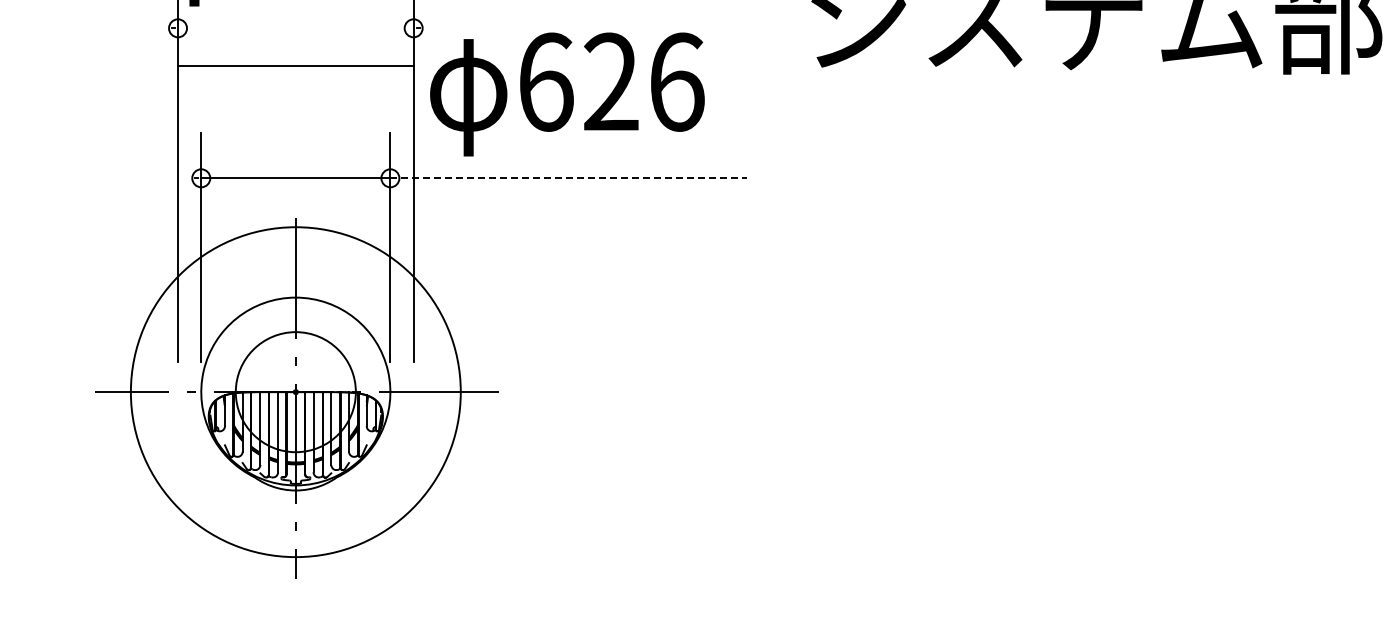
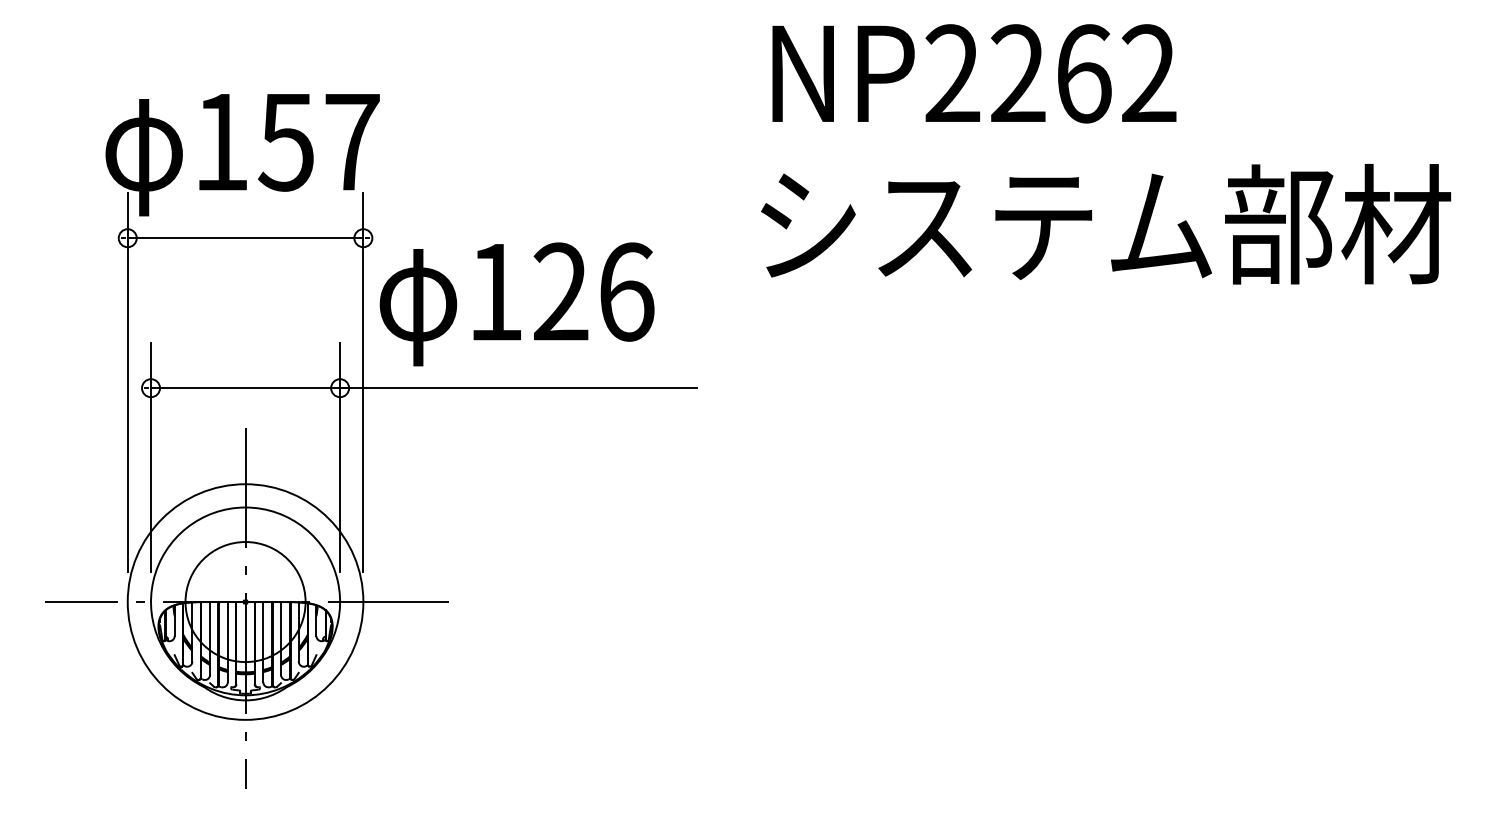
line: (295, 66) -> (245, 238), moved
text: (546, 81) -> (496, 291), 626 -> 126
line: (568, 178) -> (518, 388), dashed -> solid
circle: (295, 391) -> (245, 601), size x0.71

